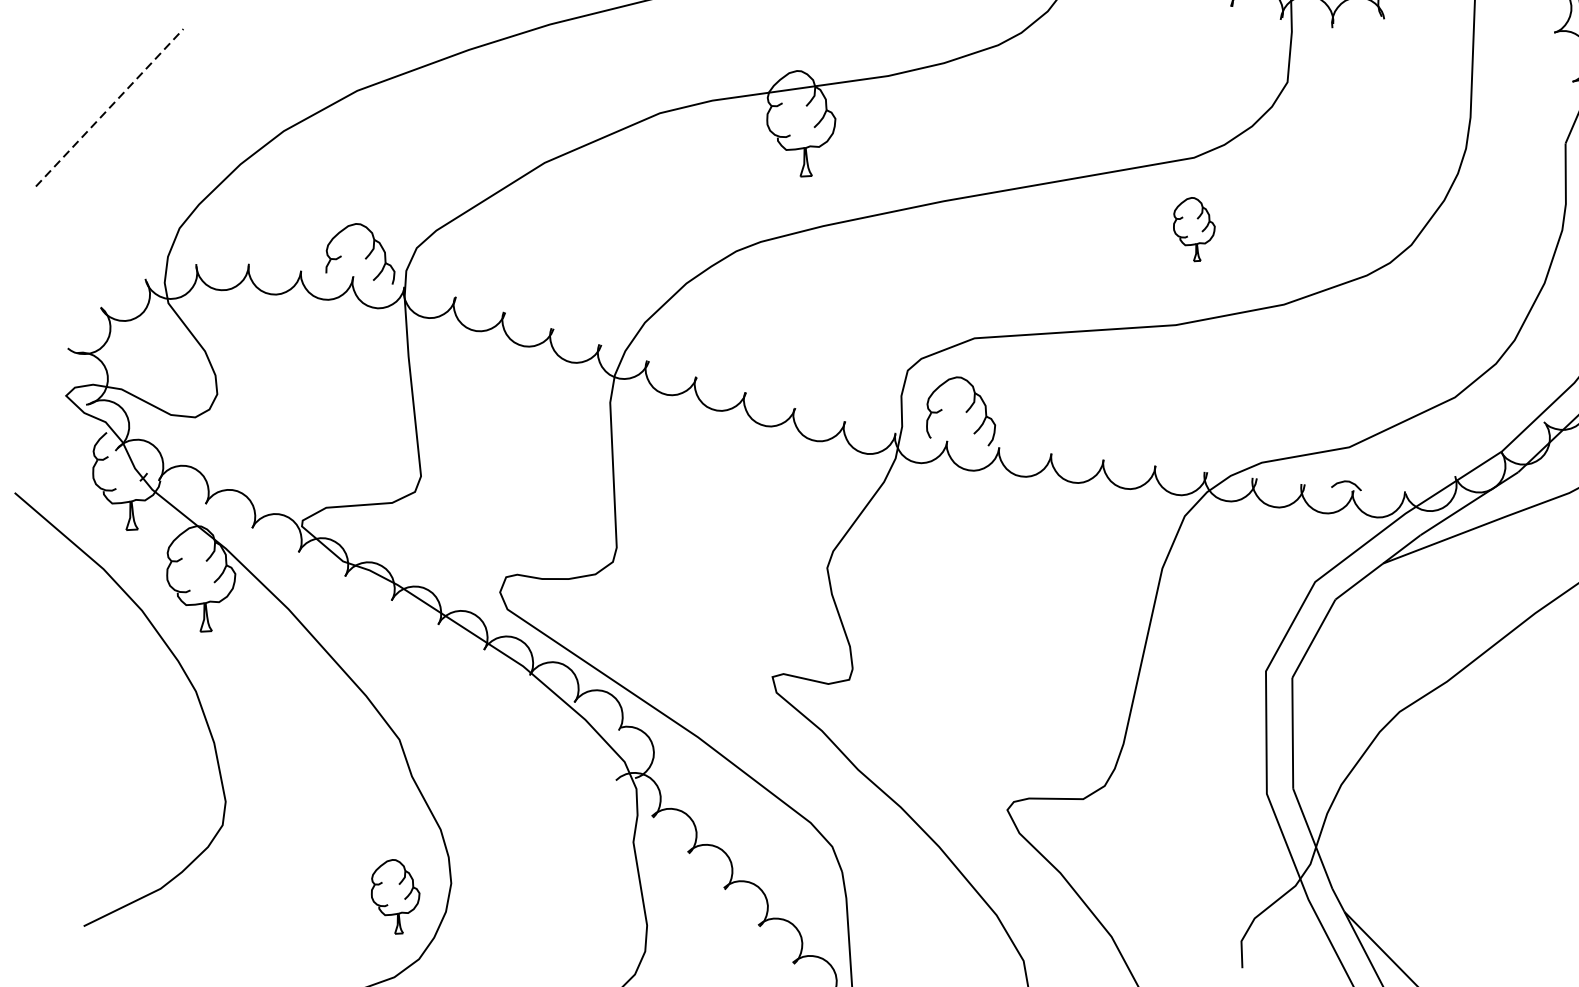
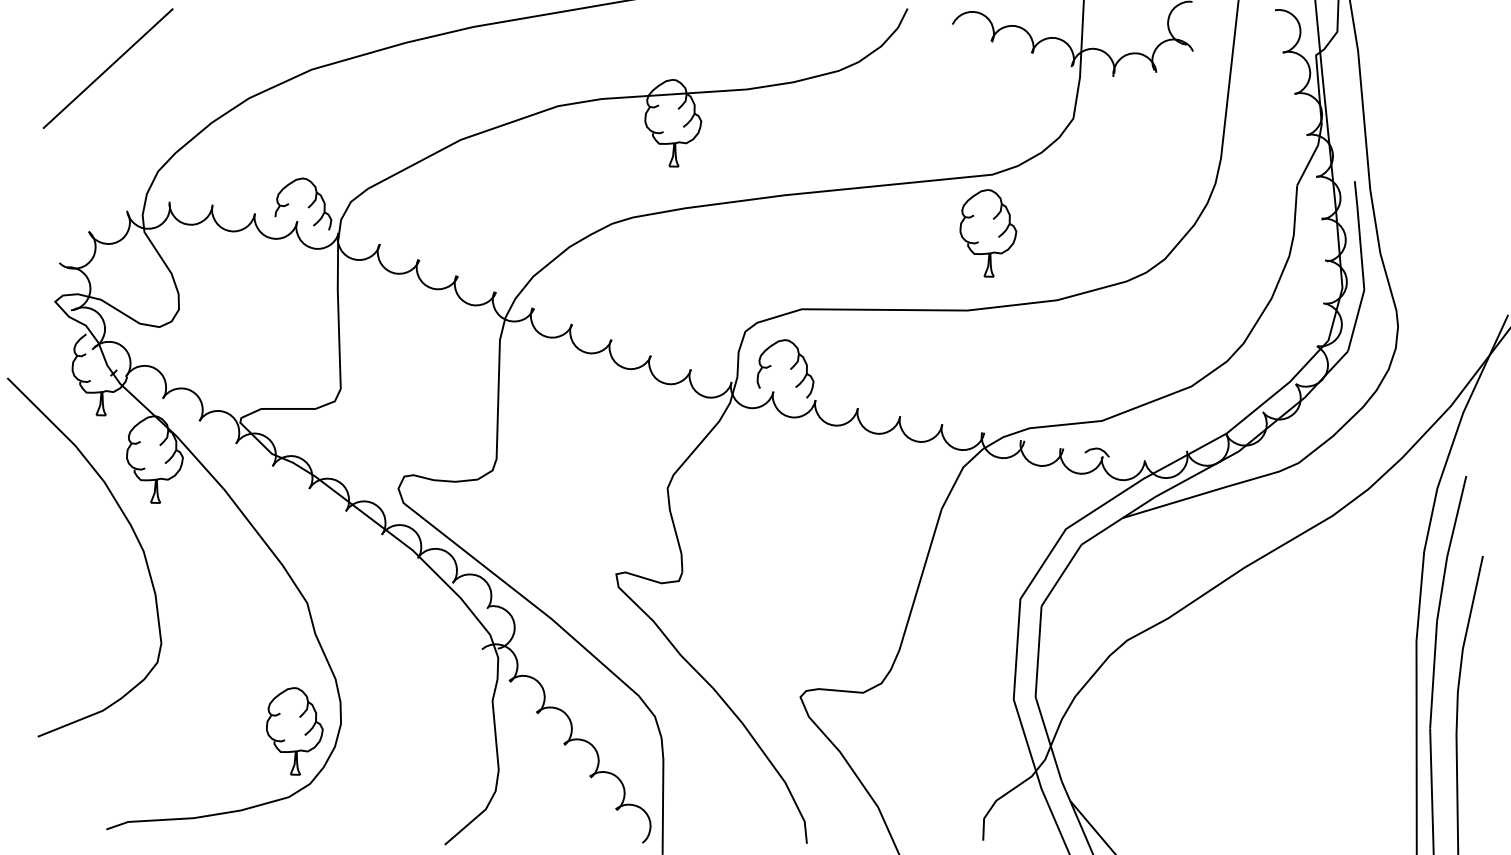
line: (110, 107) -> (108, 68), dashed -> solid
part: (1194, 229) -> (988, 233), size x1.67
part: (395, 896) -> (294, 731), size x1.43

